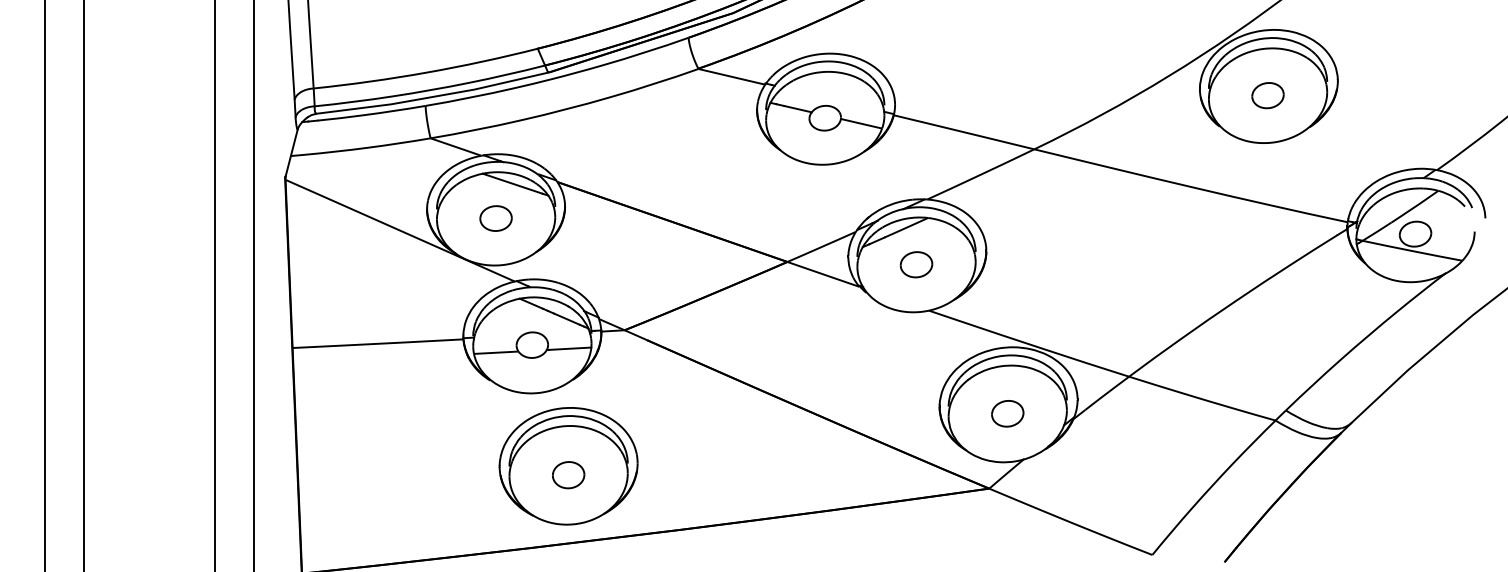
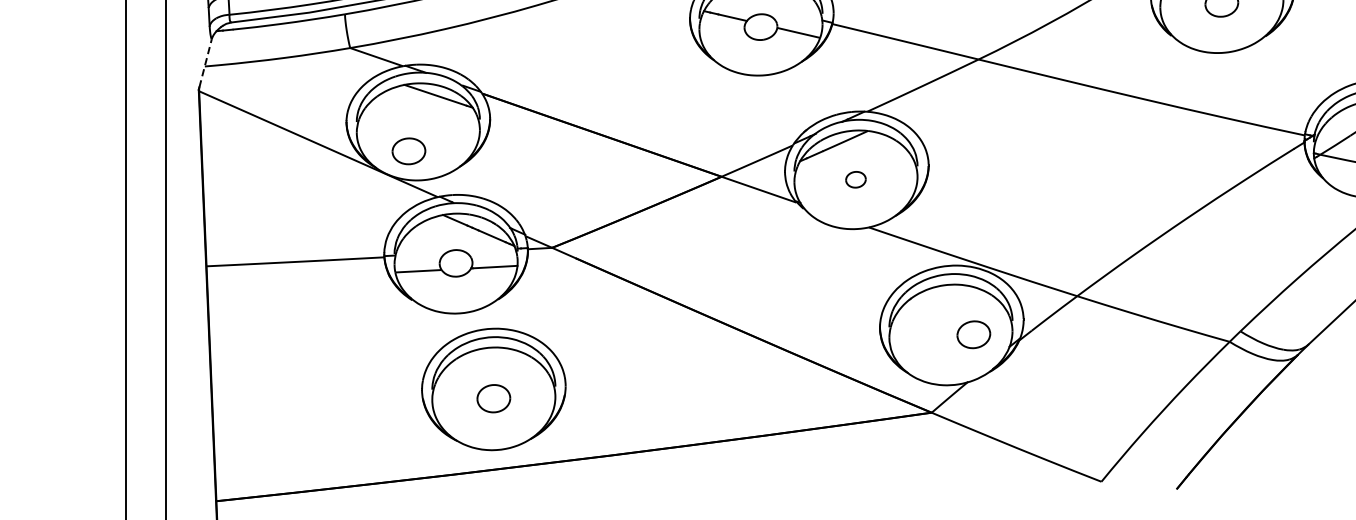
line: (291, 153) -> (205, 63), solid -> dashed
part: (495, 218) -> (408, 151), moved
part: (916, 264) -> (855, 179), size x0.6
part: (1007, 413) -> (973, 334), moved

